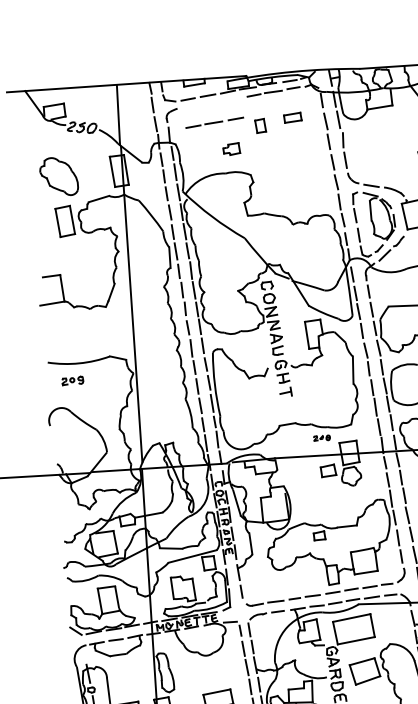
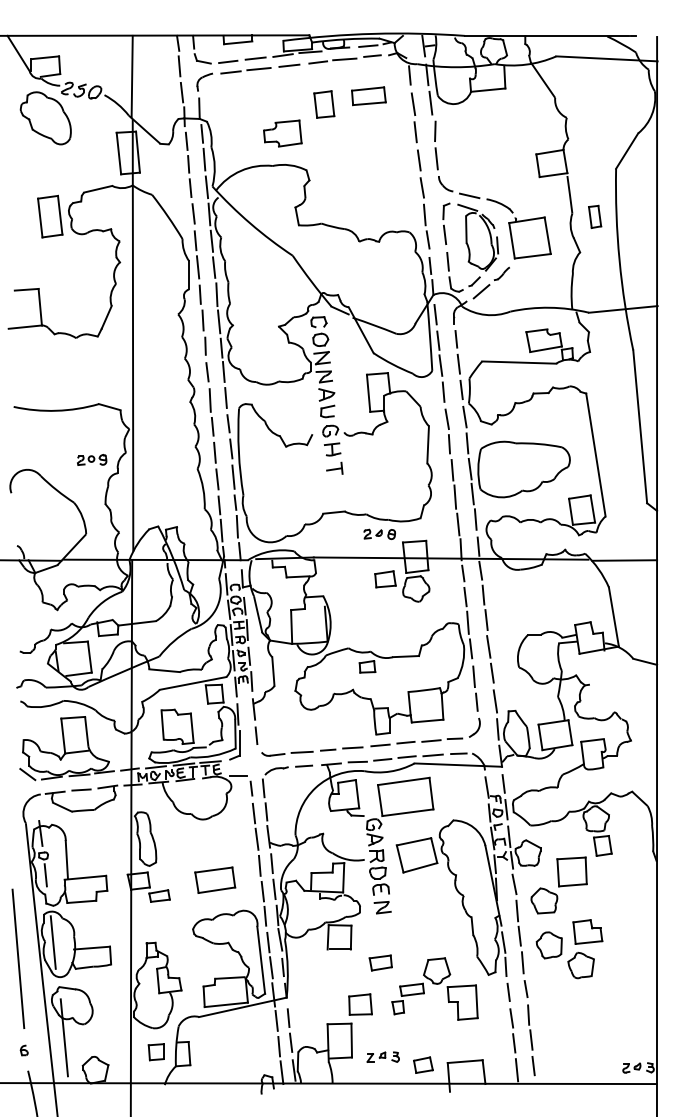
part: (292, 117) -> (368, 96), size x1.43
part: (214, 122) -> (260, 68), moved
part: (260, 125) -> (324, 104), size x1.43
part: (231, 149) -> (282, 133), size x1.67
part: (58, 176) -> (45, 118), moved
part: (73, 380) -> (92, 459), moved
part: (321, 438) -> (379, 534), size x1.43

